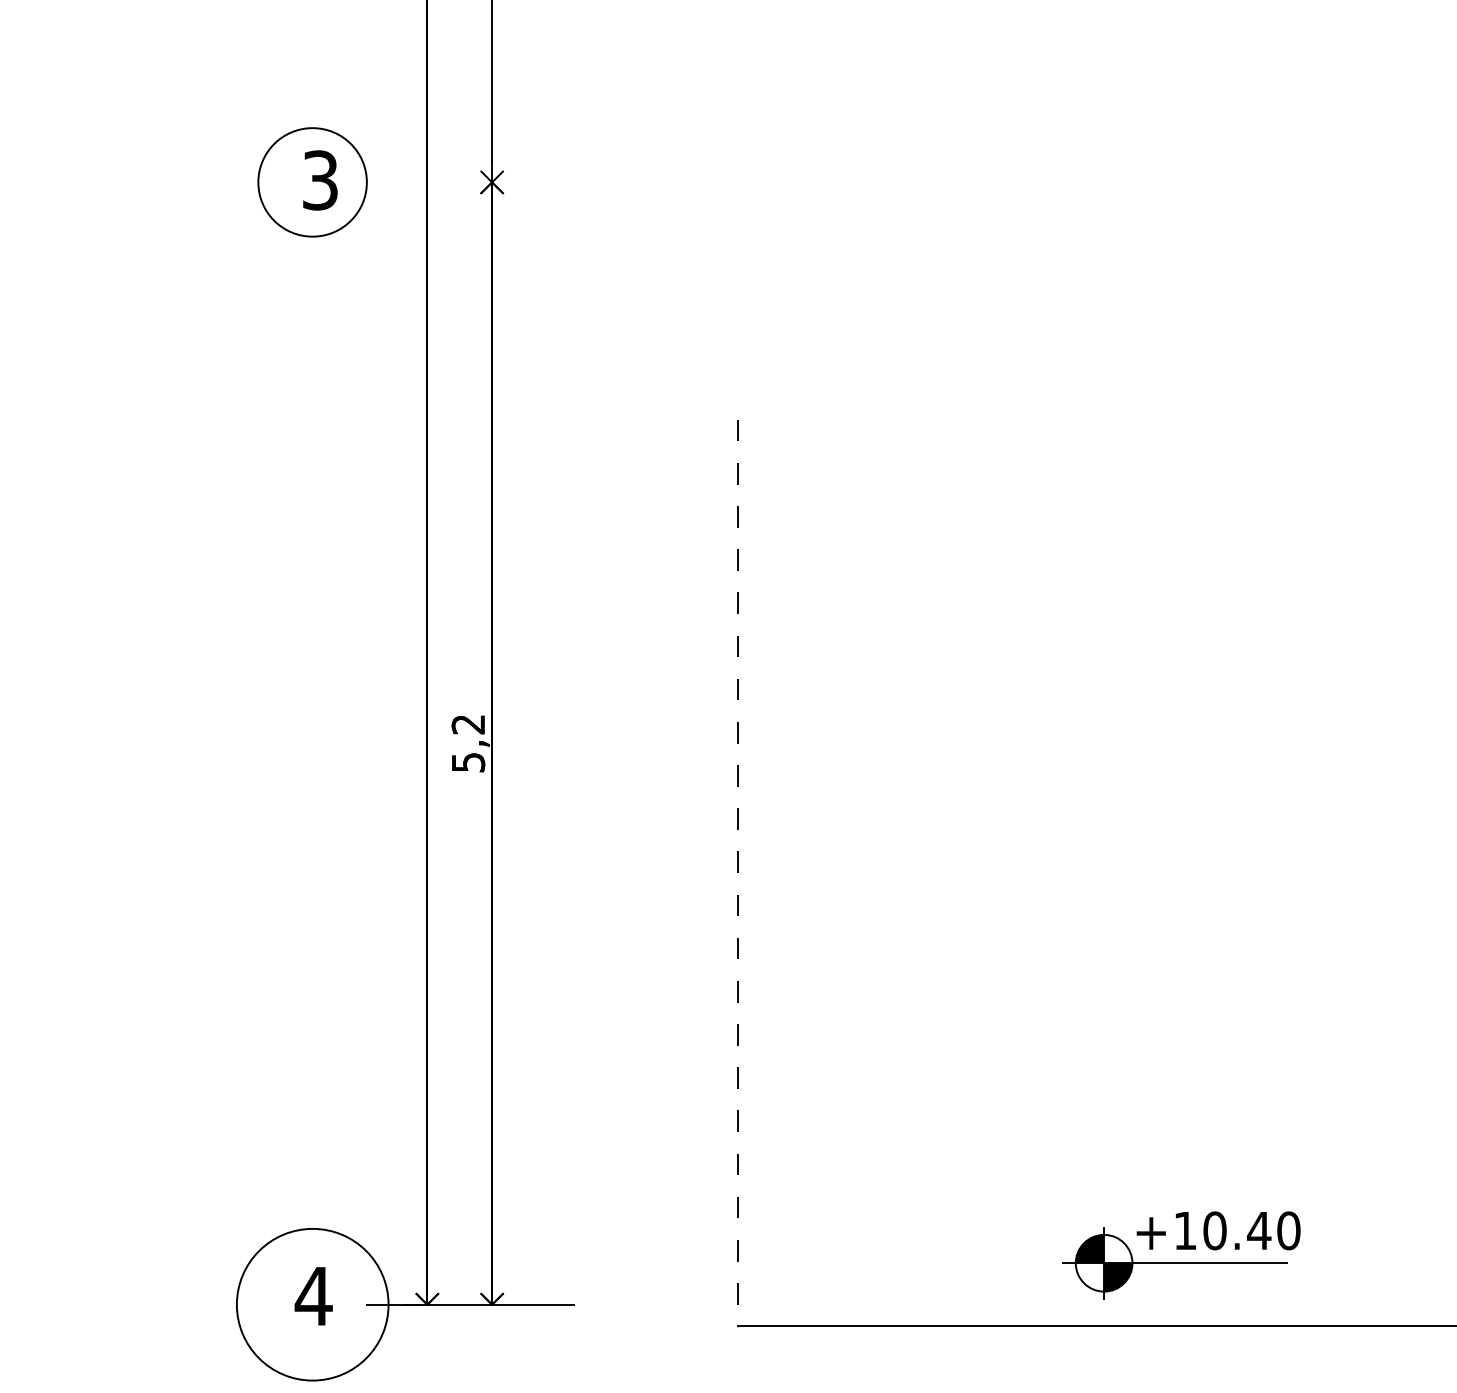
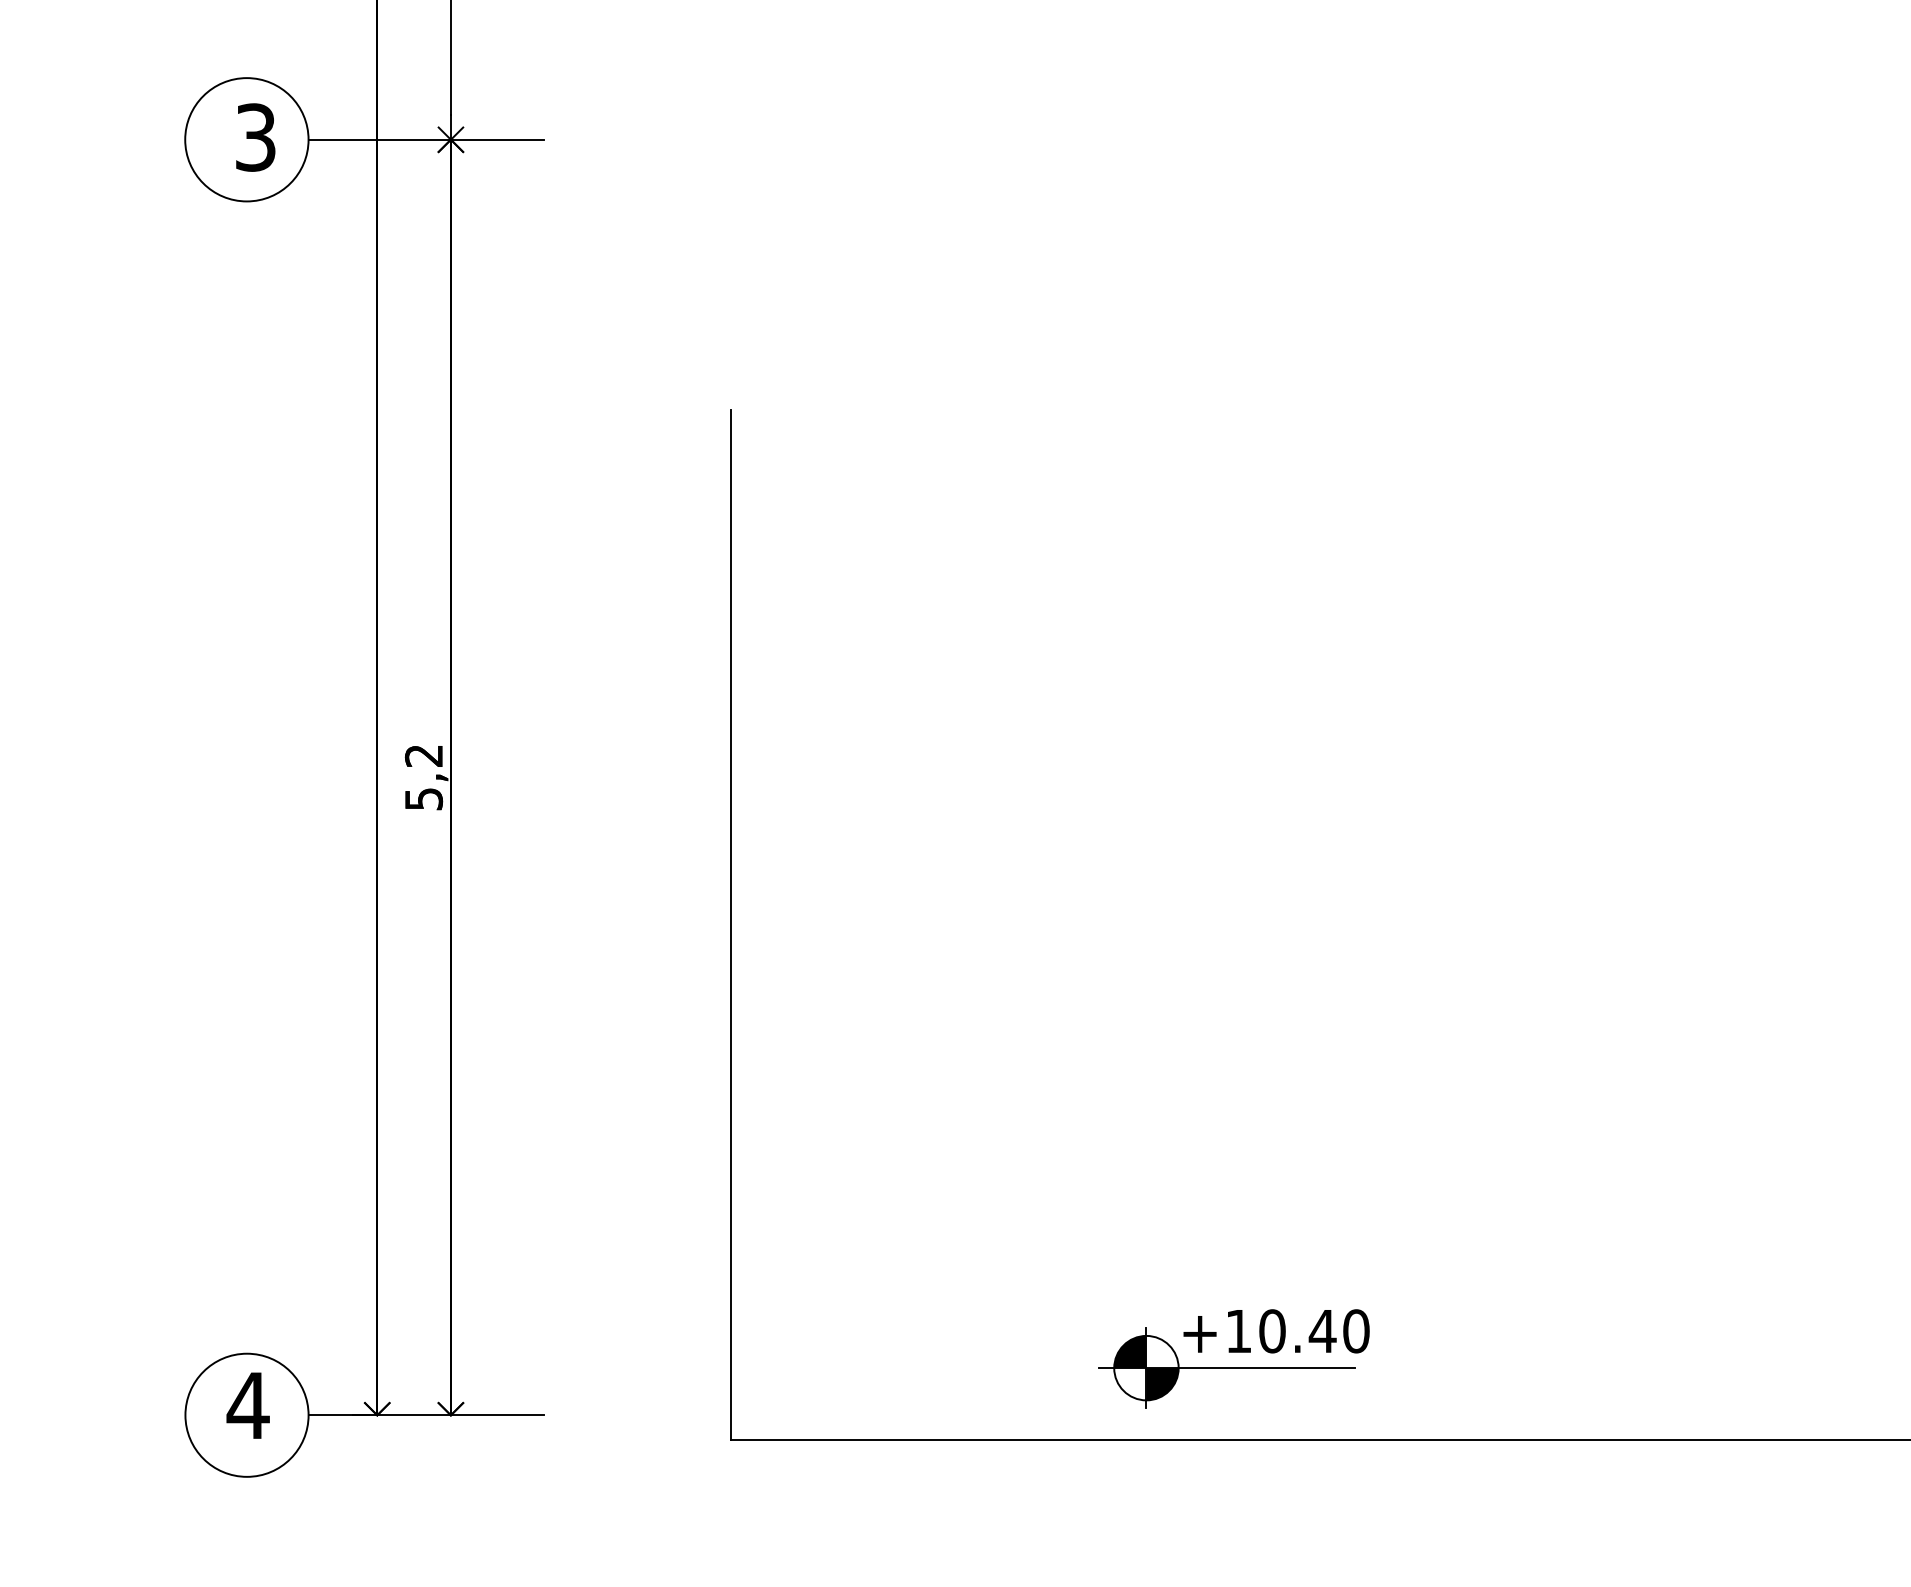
line: (470, 182) -> (426, 139), added
line: (738, 873) -> (730, 925), dashed -> solid
circle: (312, 1304) -> (246, 1414), size x0.71

